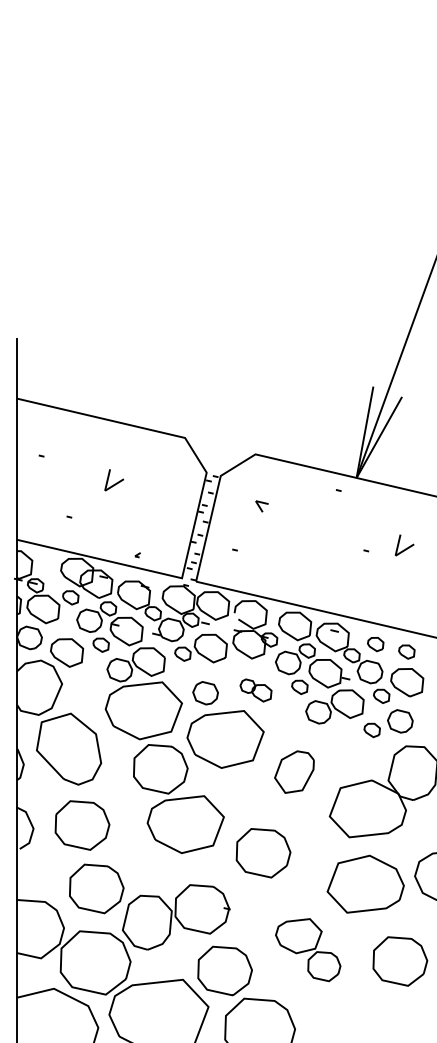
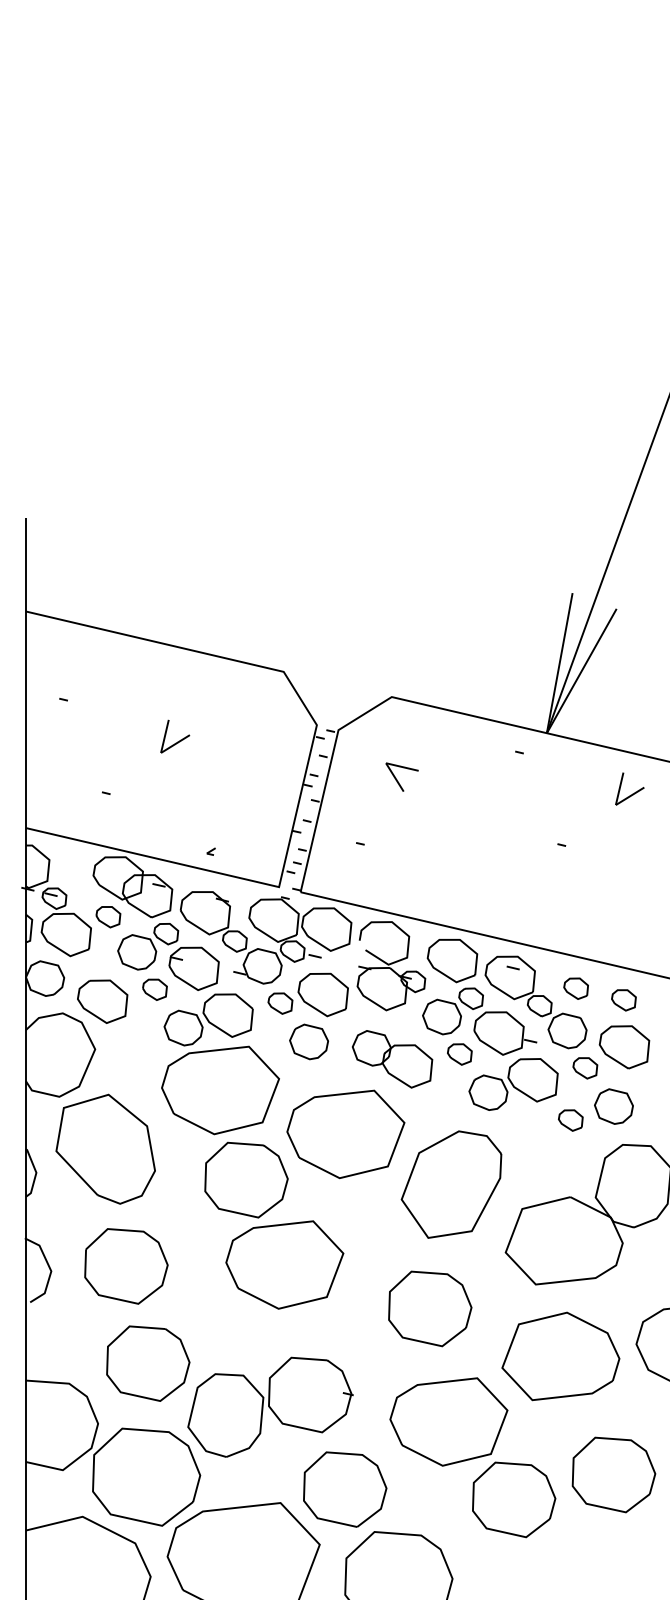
part: (261, 506) -> (400, 776), size x1.67
part: (404, 545) -> (629, 789), moved
part: (255, 690) -> (391, 1059), size x1.67
part: (205, 693) -> (308, 1042), moved
part: (294, 771) -> (451, 1183), size x1.67
part: (263, 853) -> (430, 1309), moved
part: (307, 949) -> (471, 1456), size x1.67

